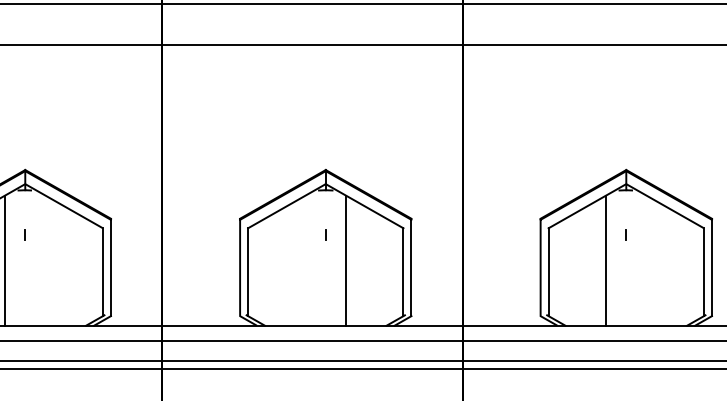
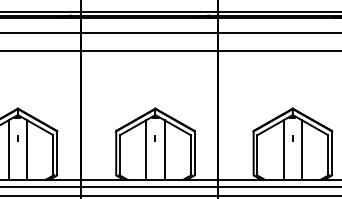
line: (46, 259) -> (27, 149), added
line: (306, 259) -> (146, 149), added
line: (647, 259) -> (302, 149), added

